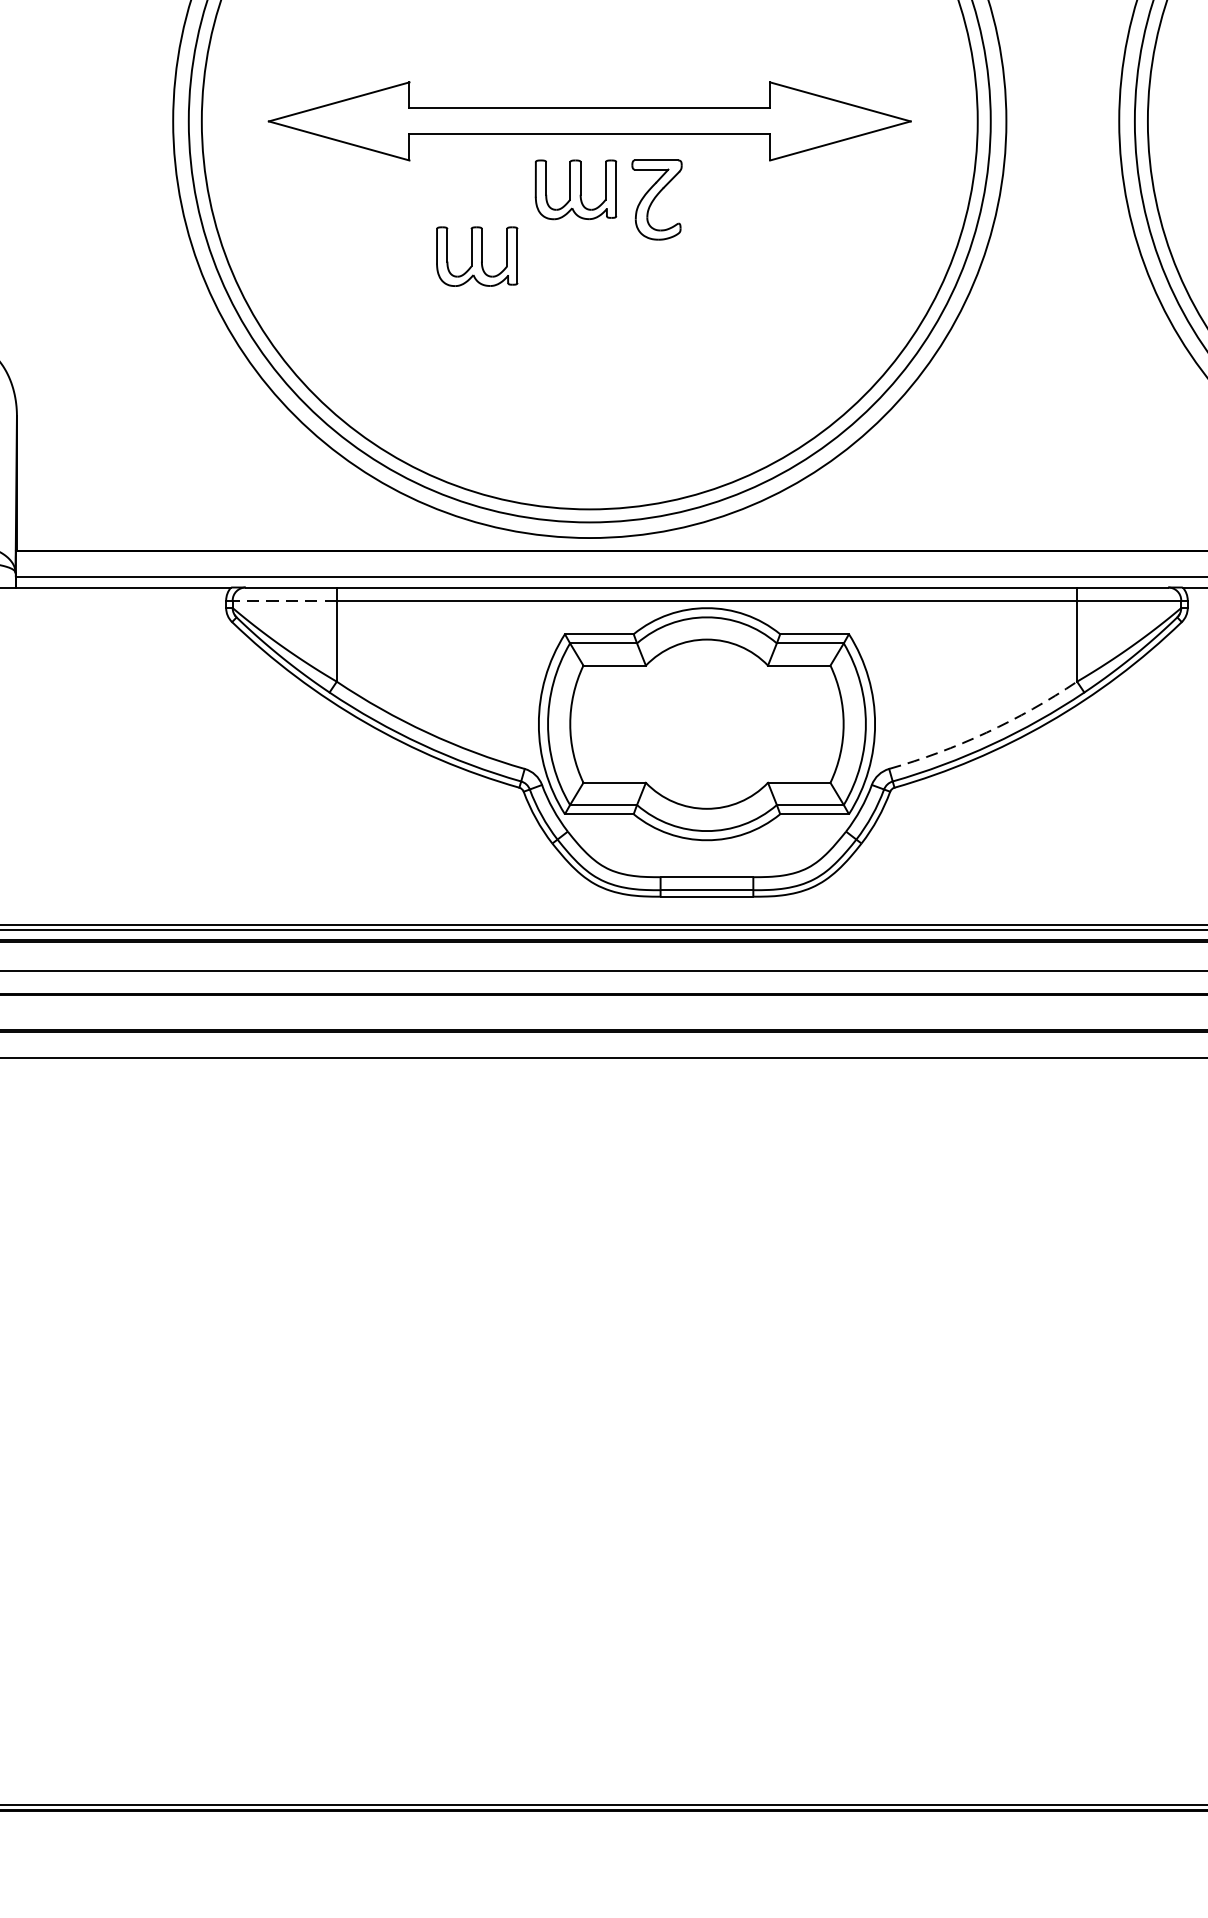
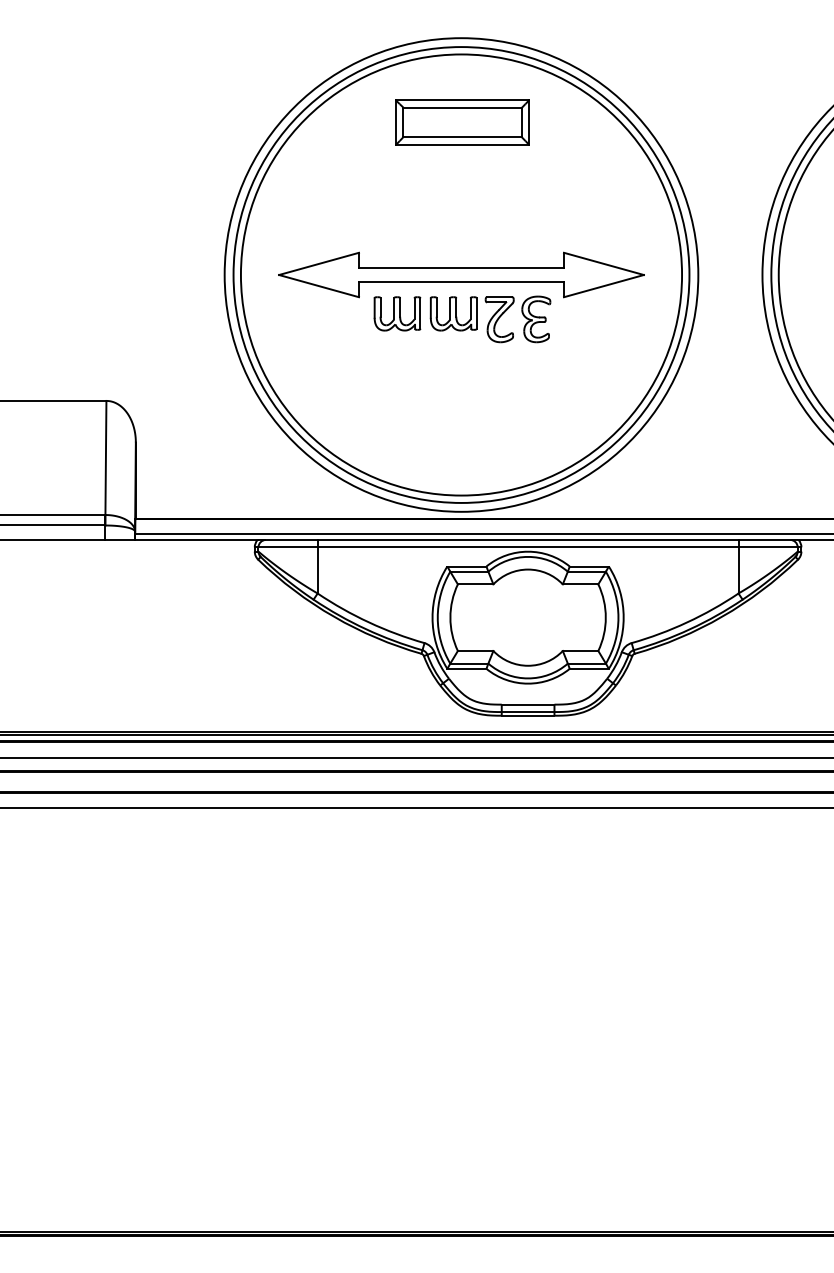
part: (721, 199) -> (536, 319), added
part: (477, 255) -> (397, 313), moved
line: (285, 600) -> (288, 547), dashed -> solid
arc: (987, 732) -> (687, 622), dashed -> solid

